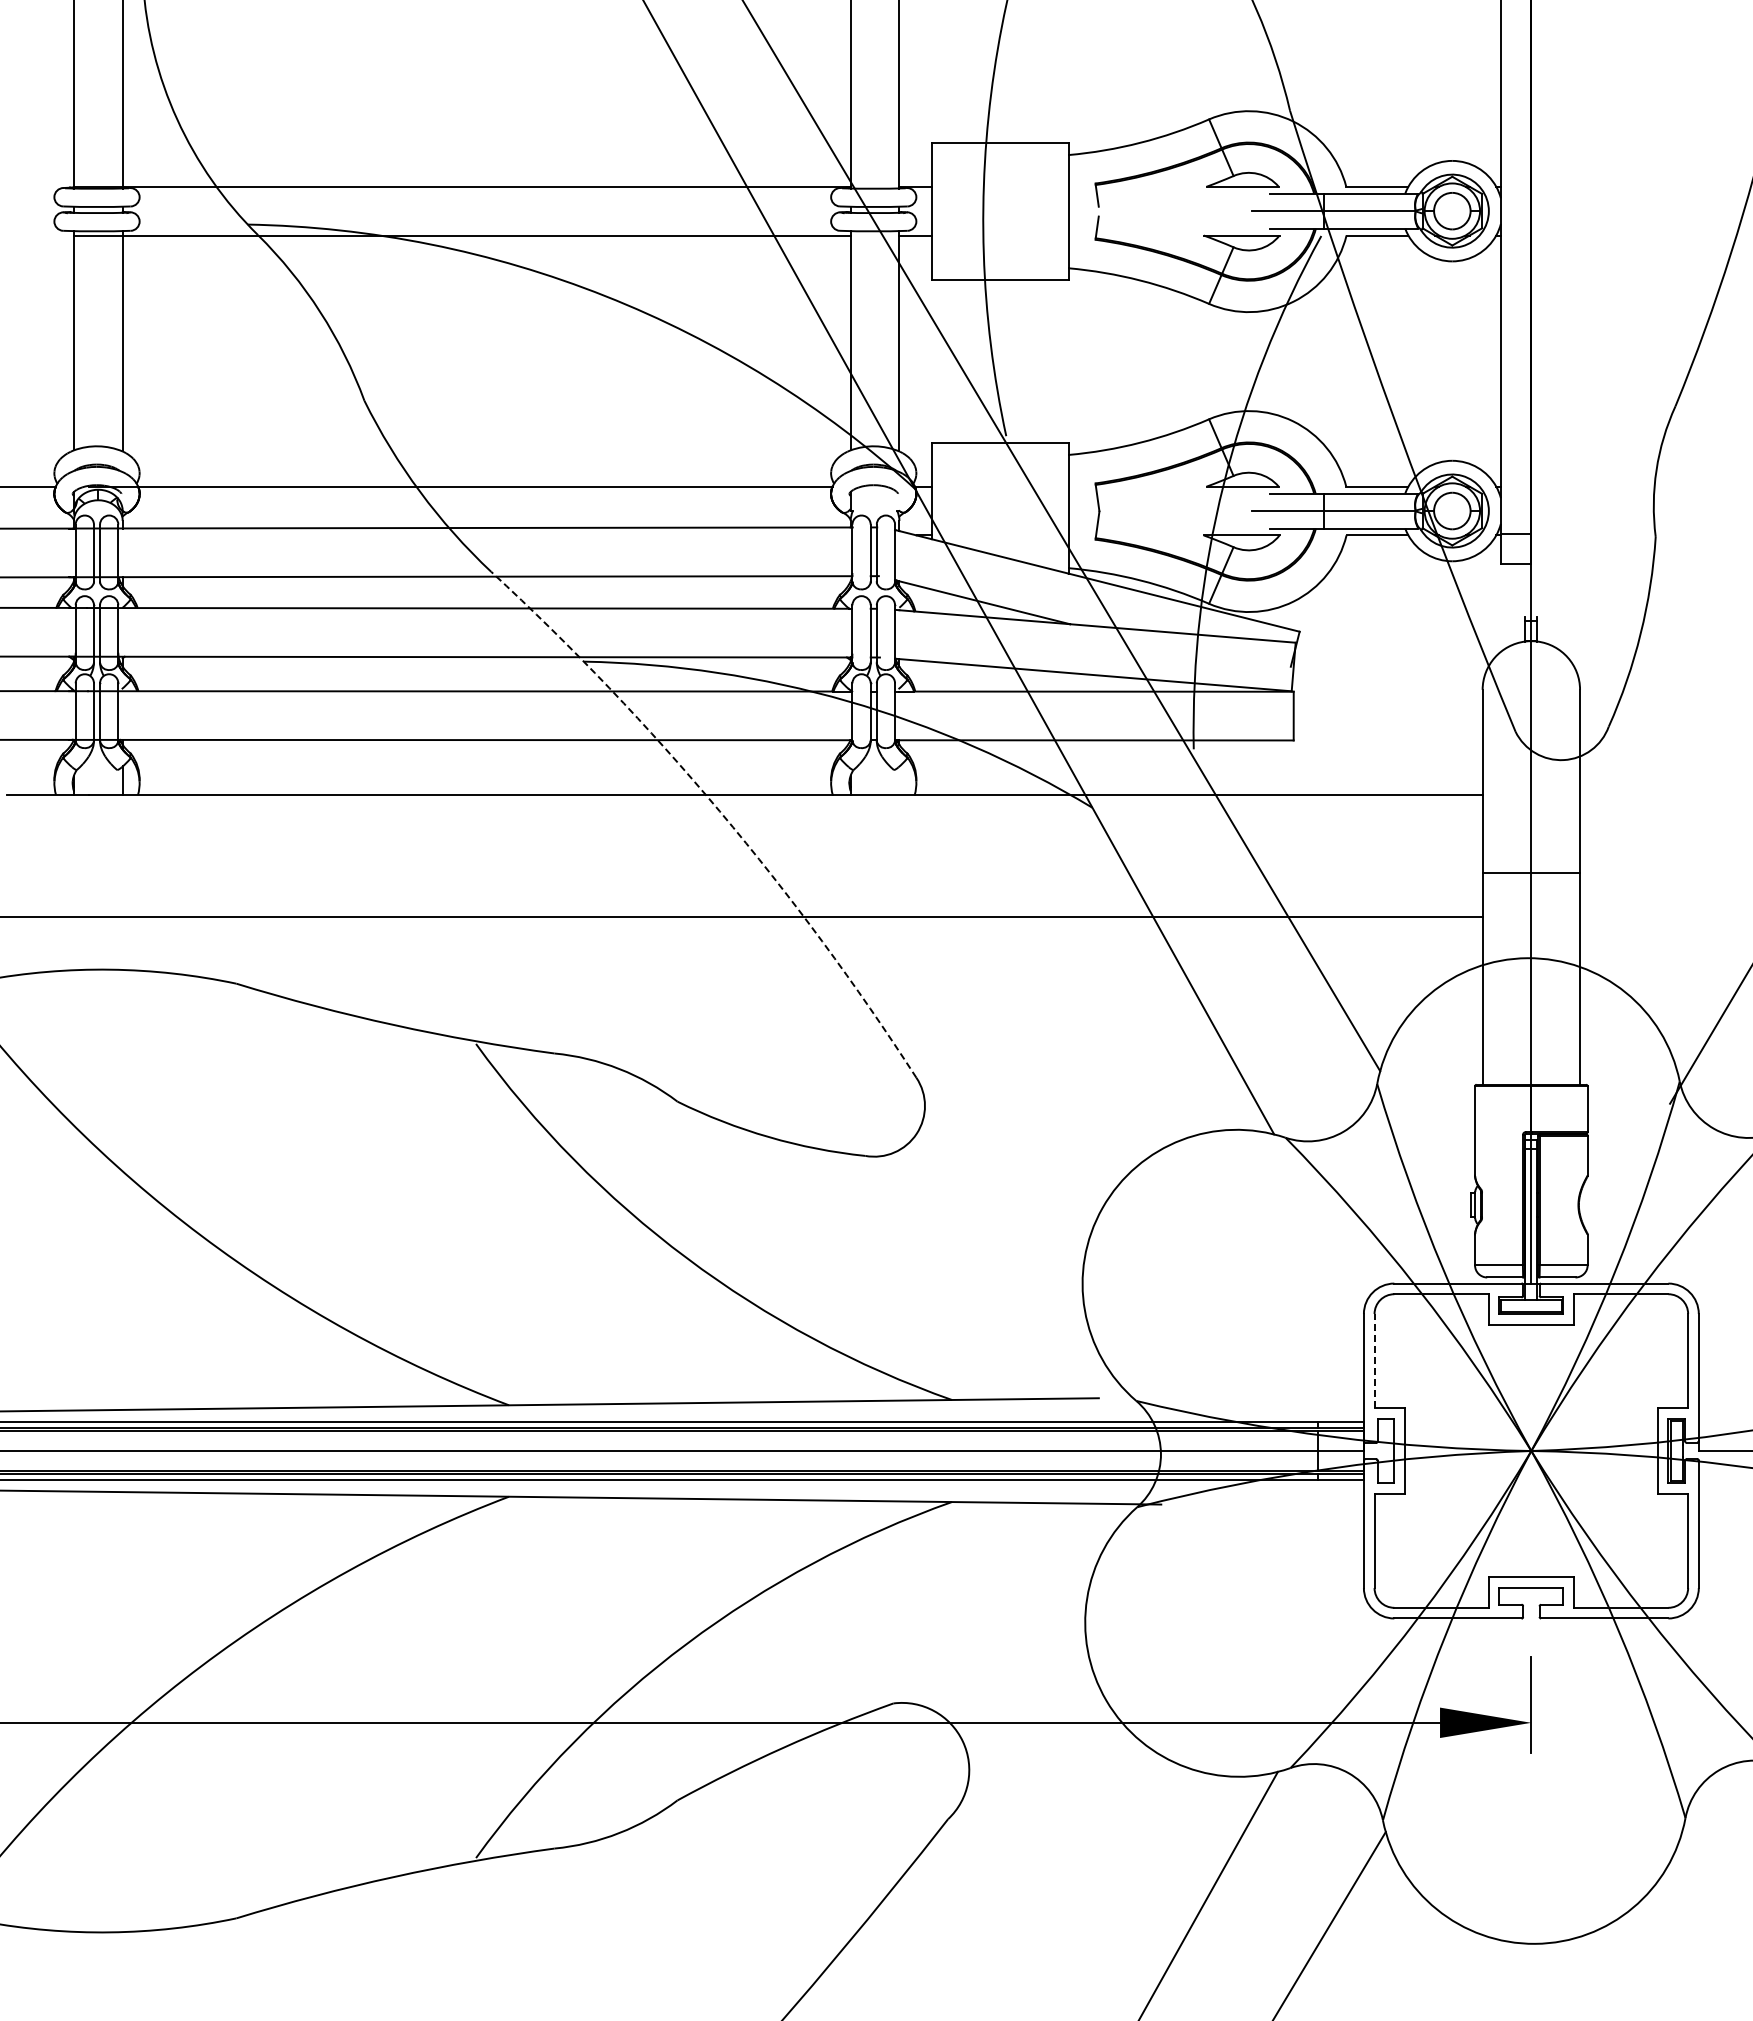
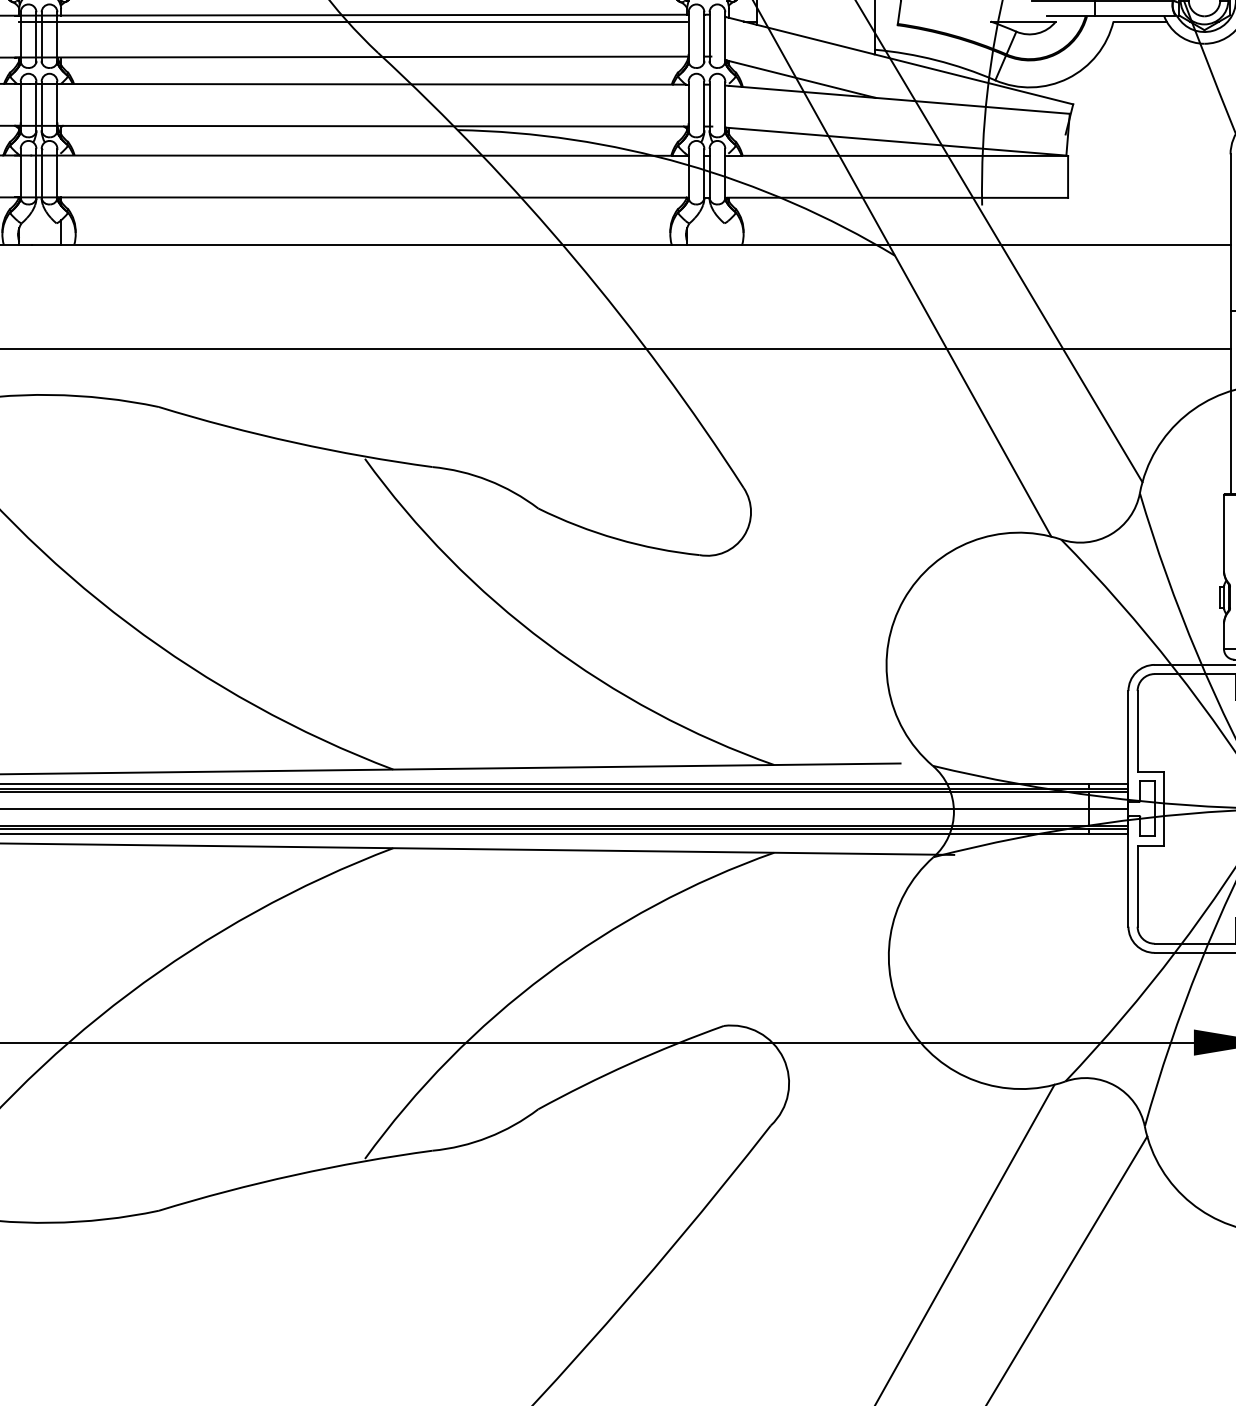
line: (461, 535) -> (352, 21), added
arc: (719, 811) -> (574, 258), dashed -> solid
line: (1374, 1360) -> (1137, 731), dashed -> solid

